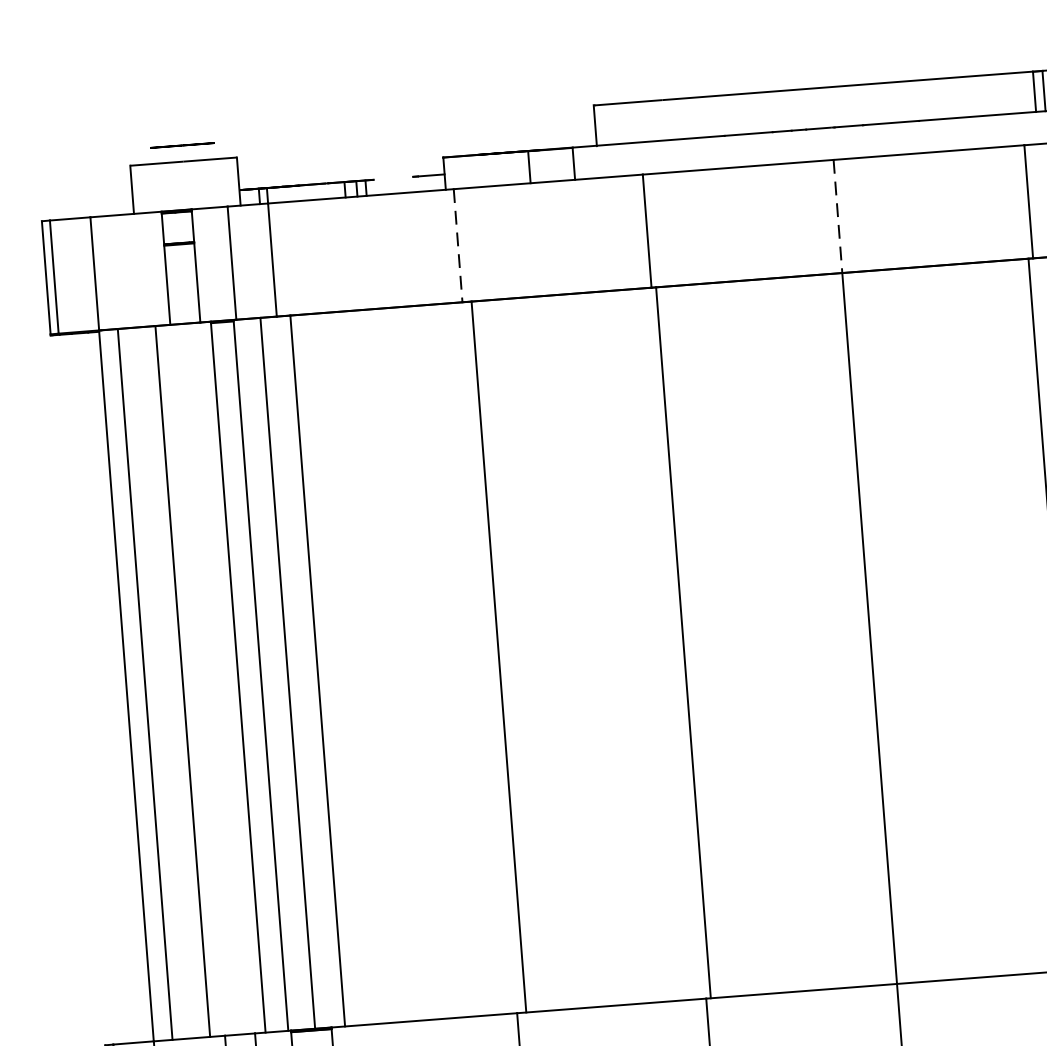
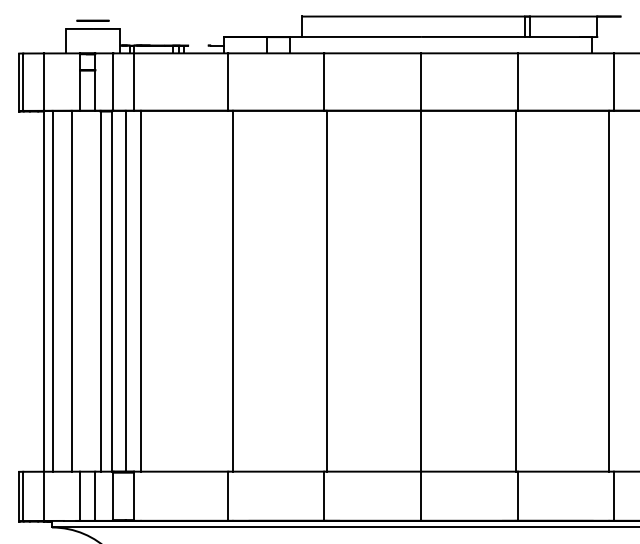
line: (838, 217) -> (421, 82), dashed -> solid
line: (458, 246) -> (228, 82), dashed -> solid

